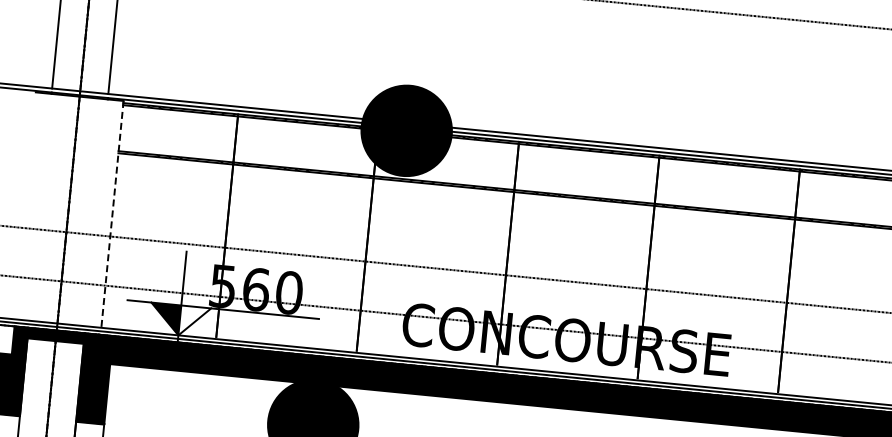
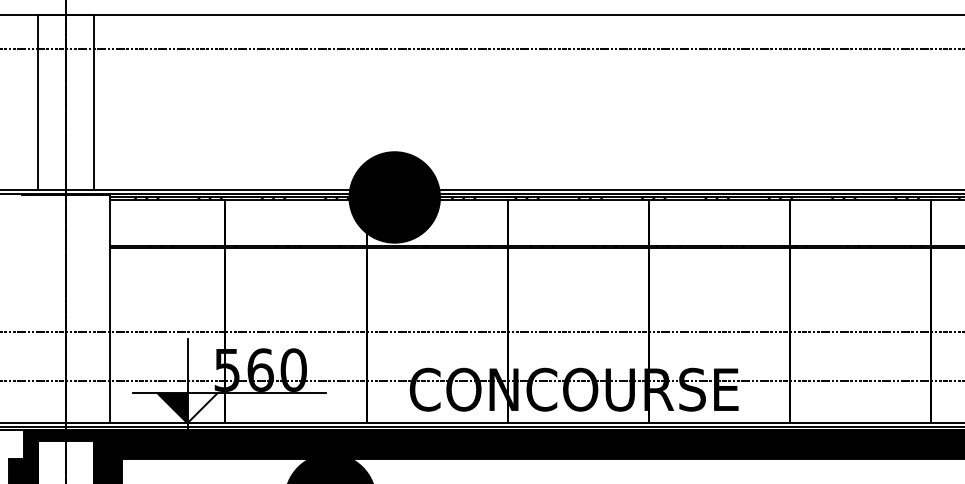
line: (112, 214) -> (110, 309), dashed -> solid

